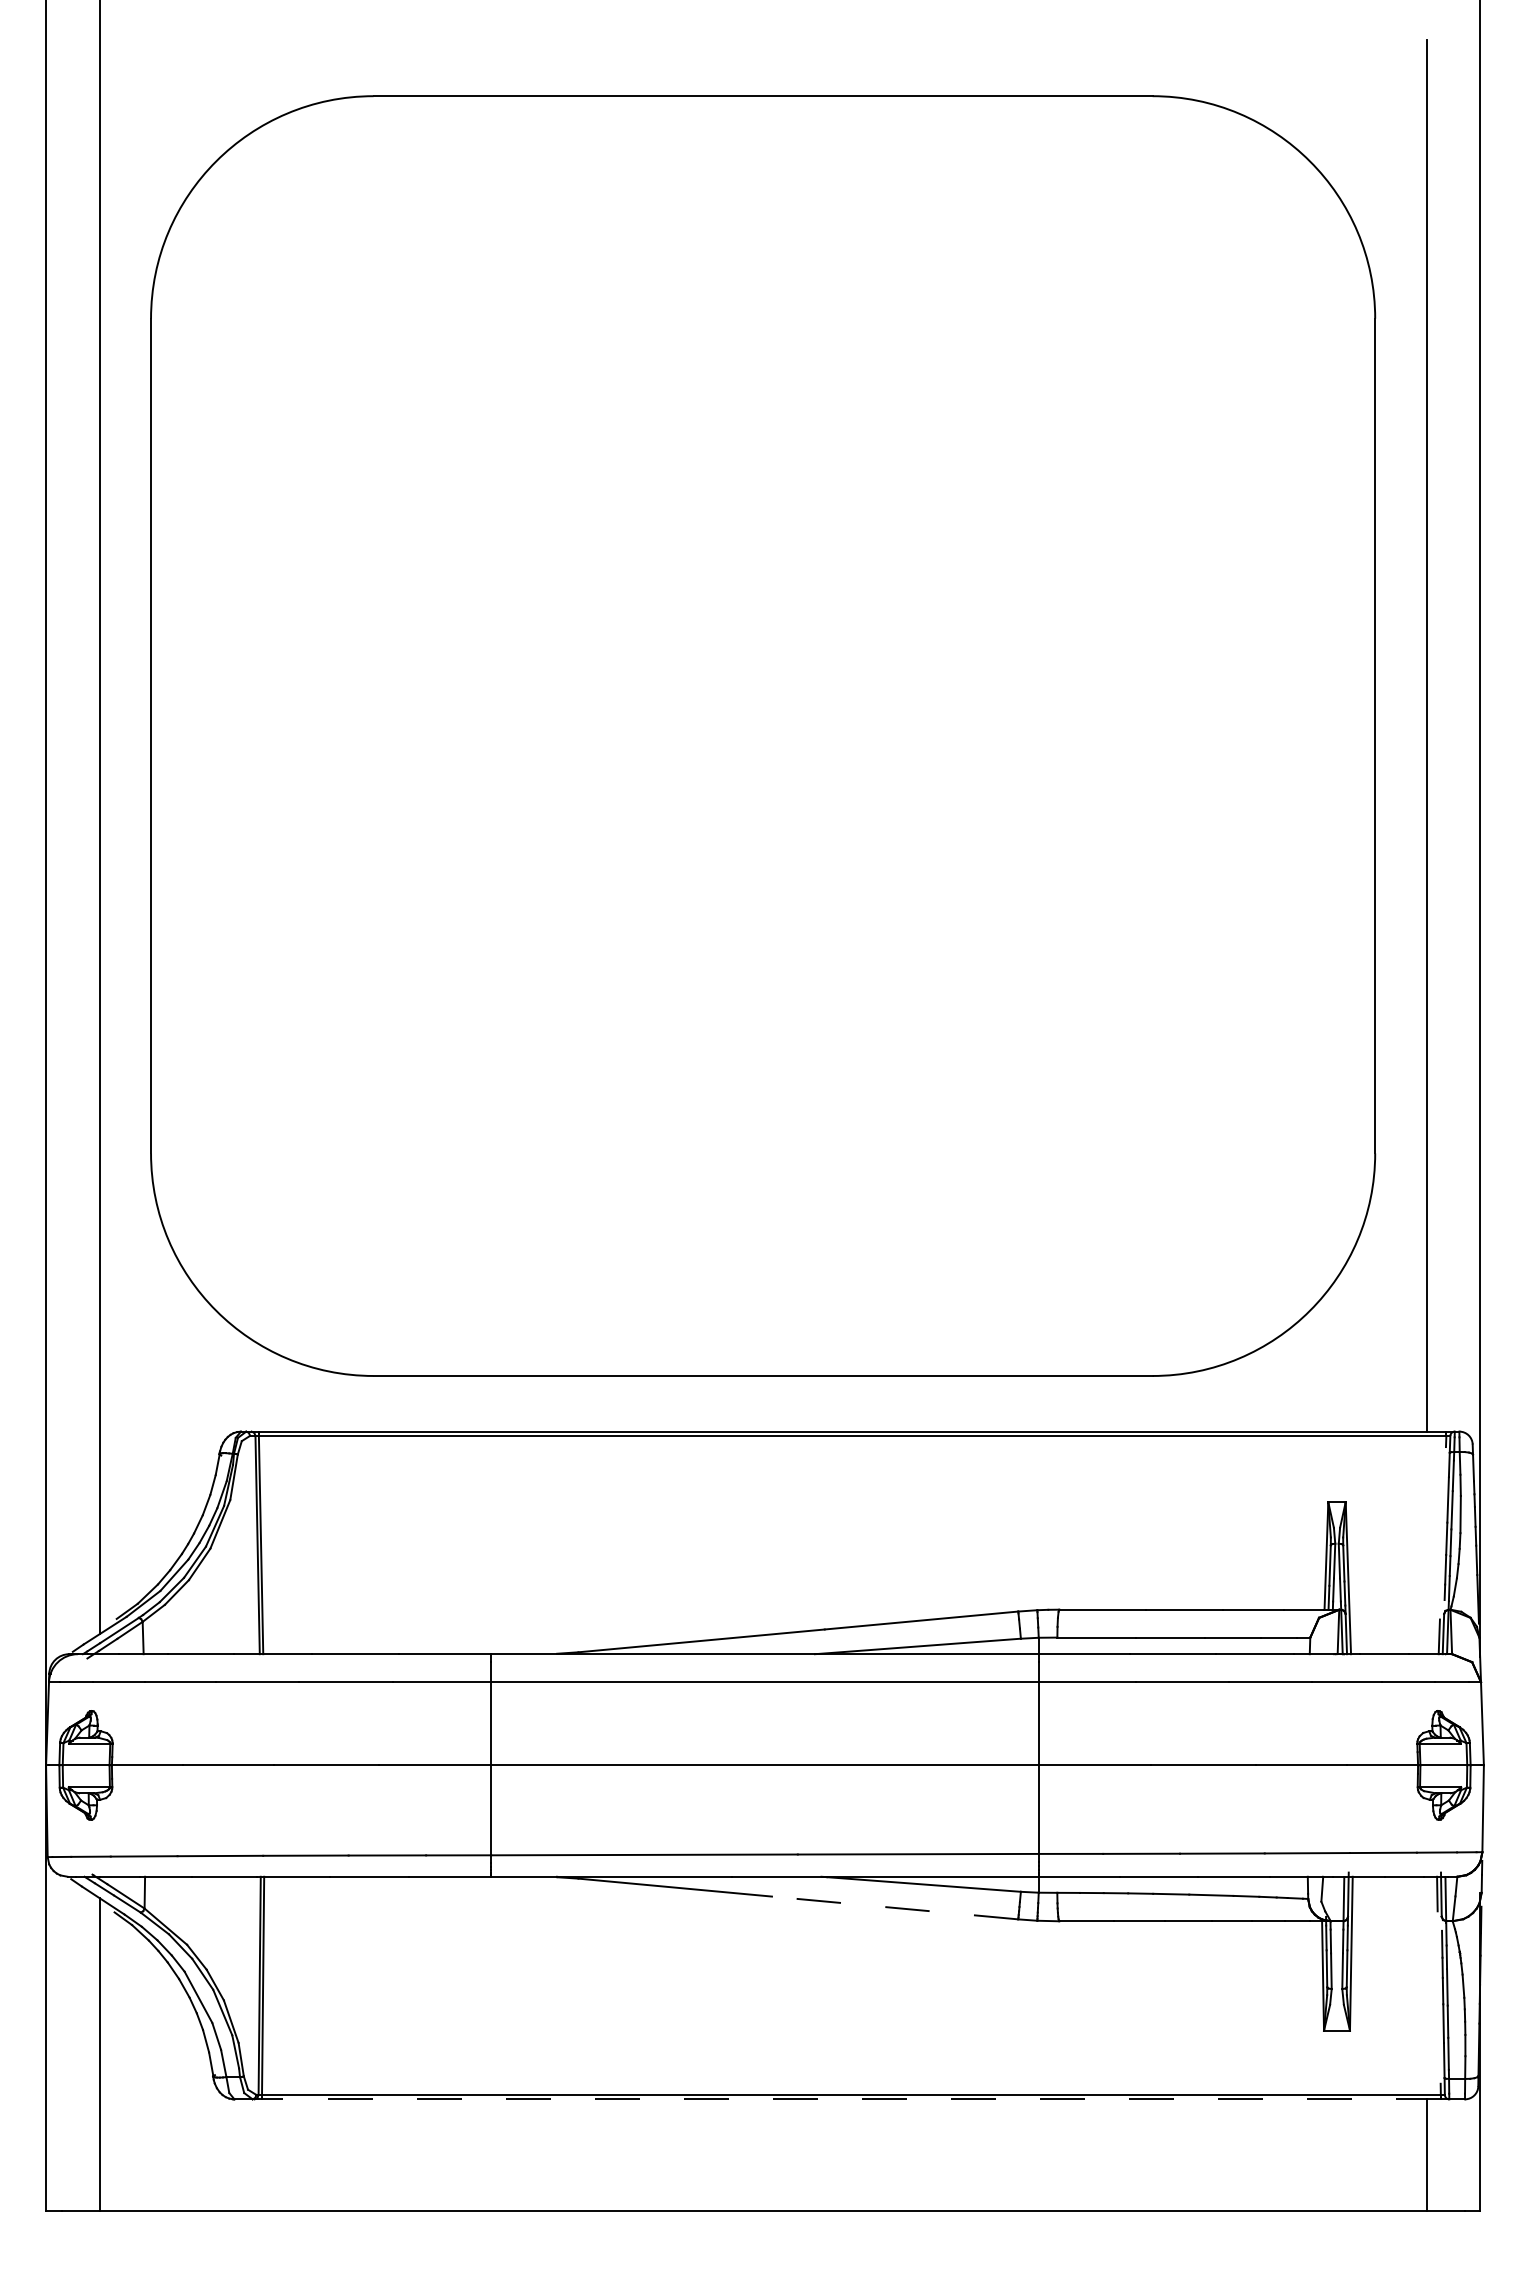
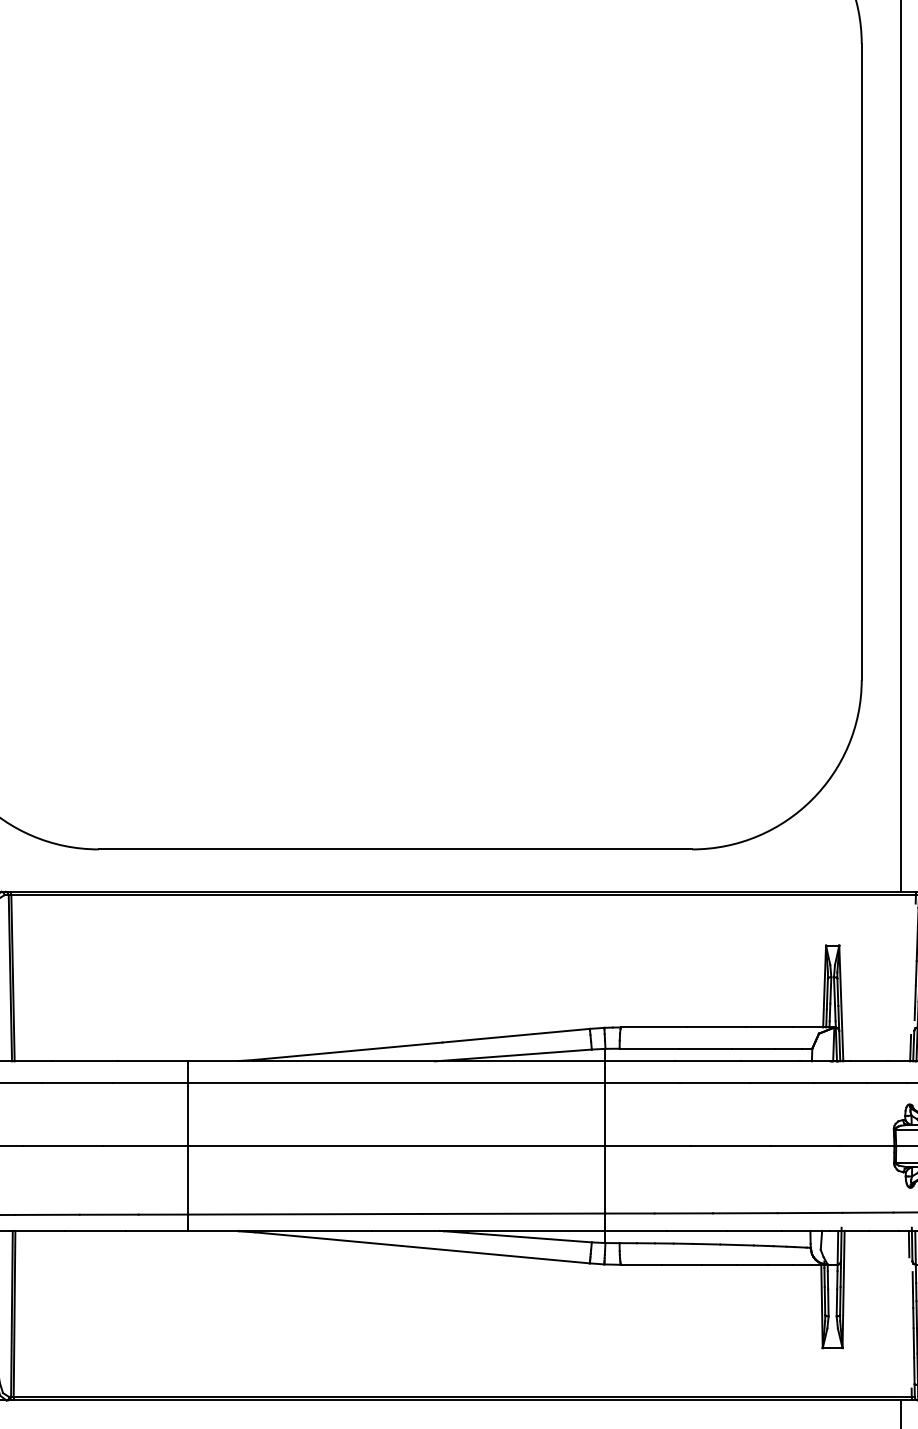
line: (895, 1907) -> (496, 1254), dashed -> solid
line: (850, 2099) -> (462, 1400), dashed -> solid

